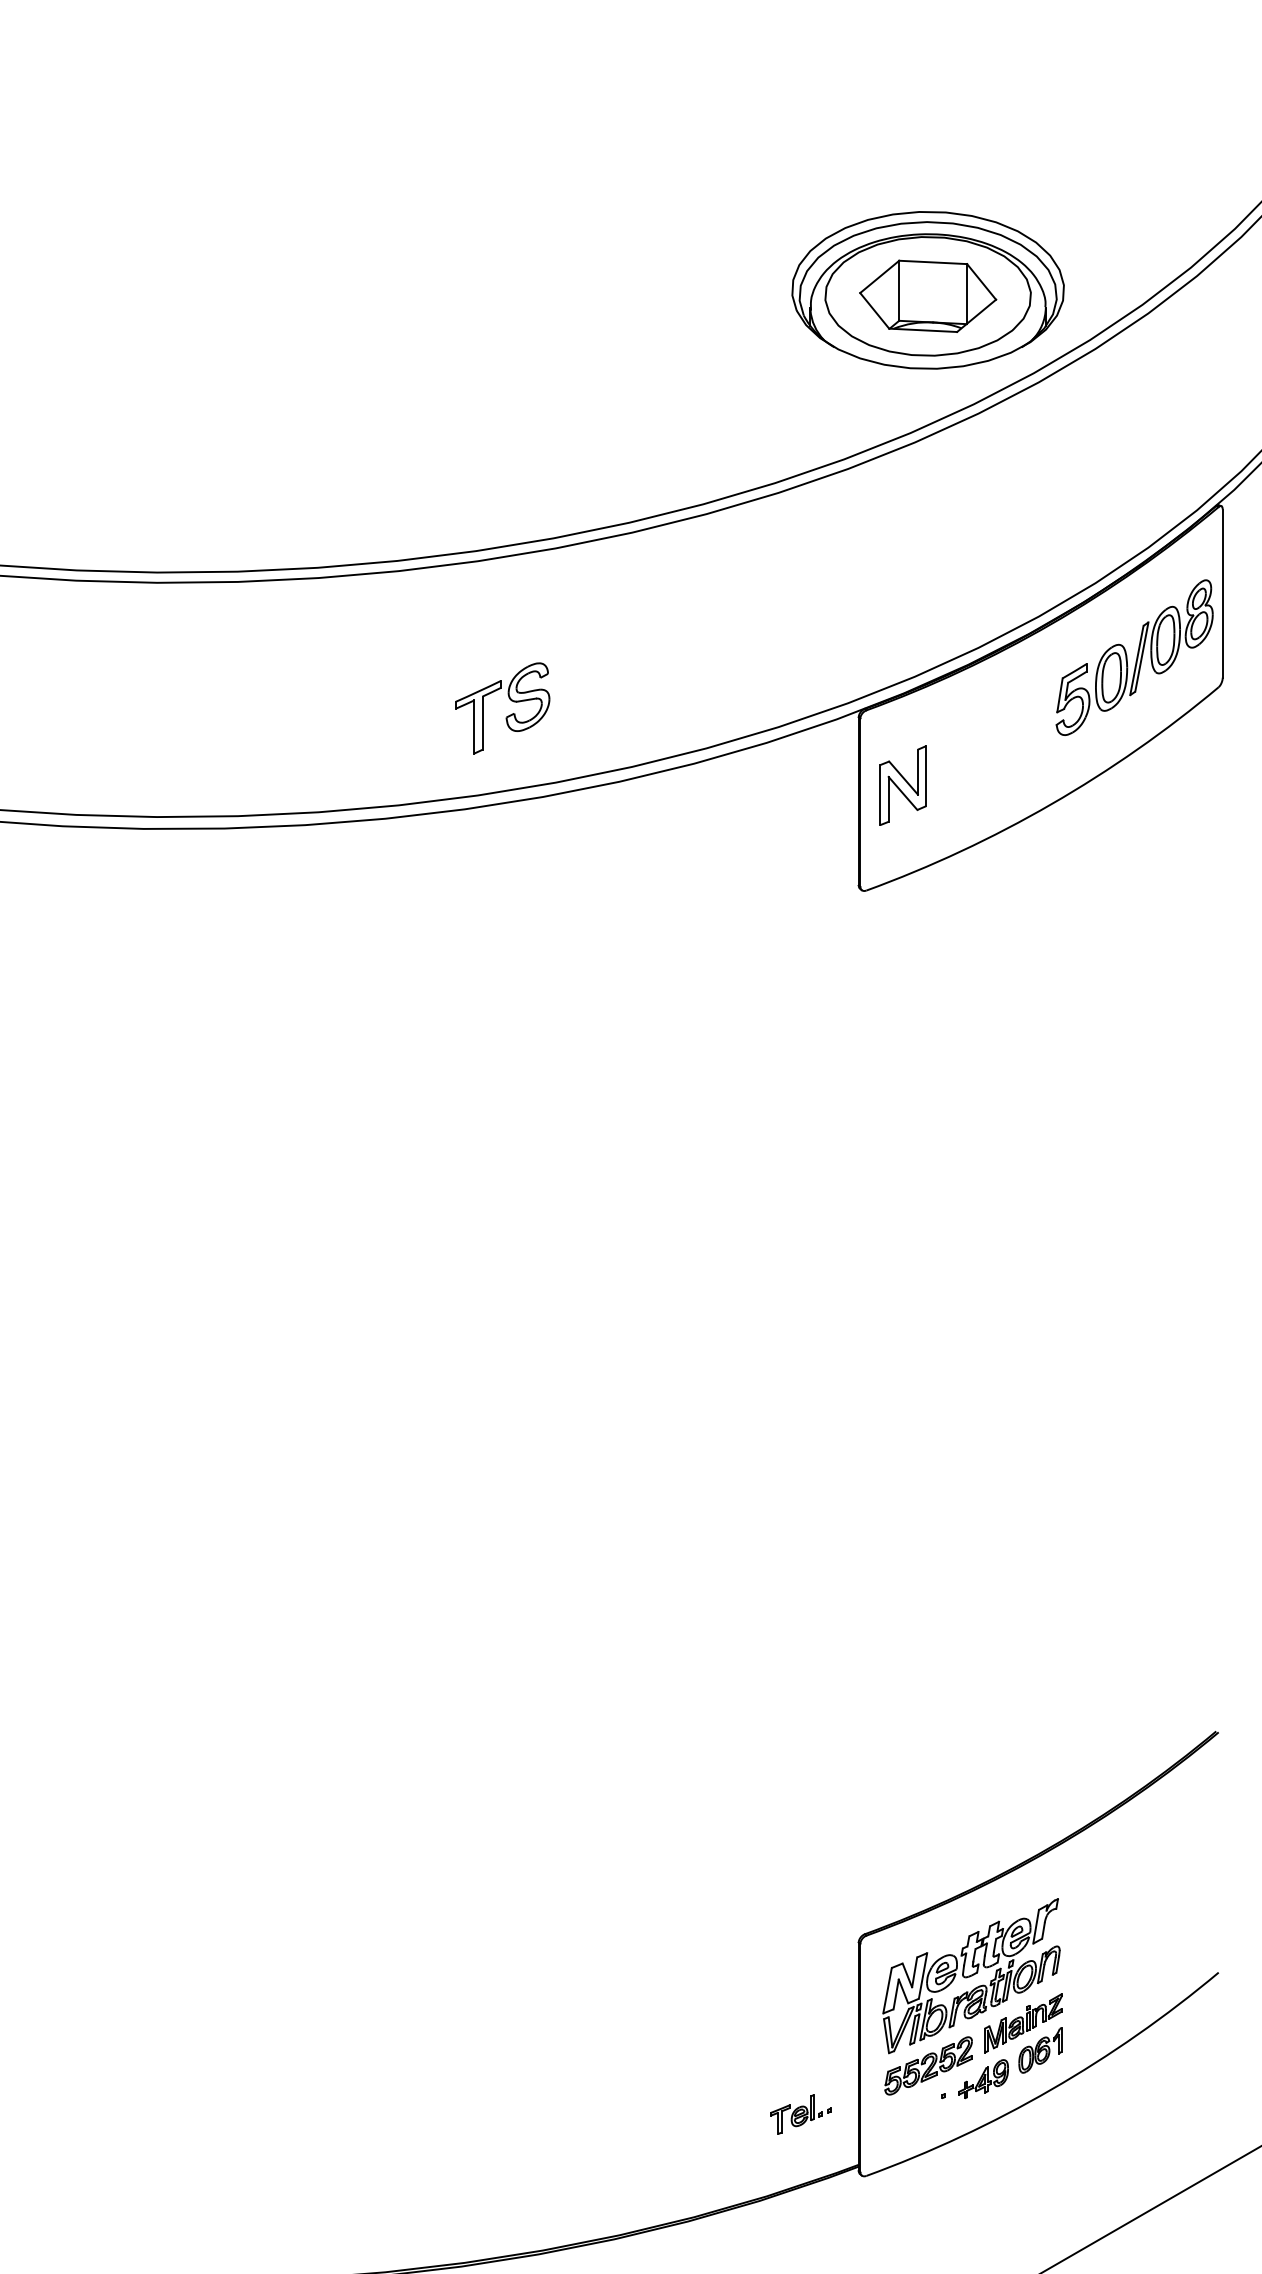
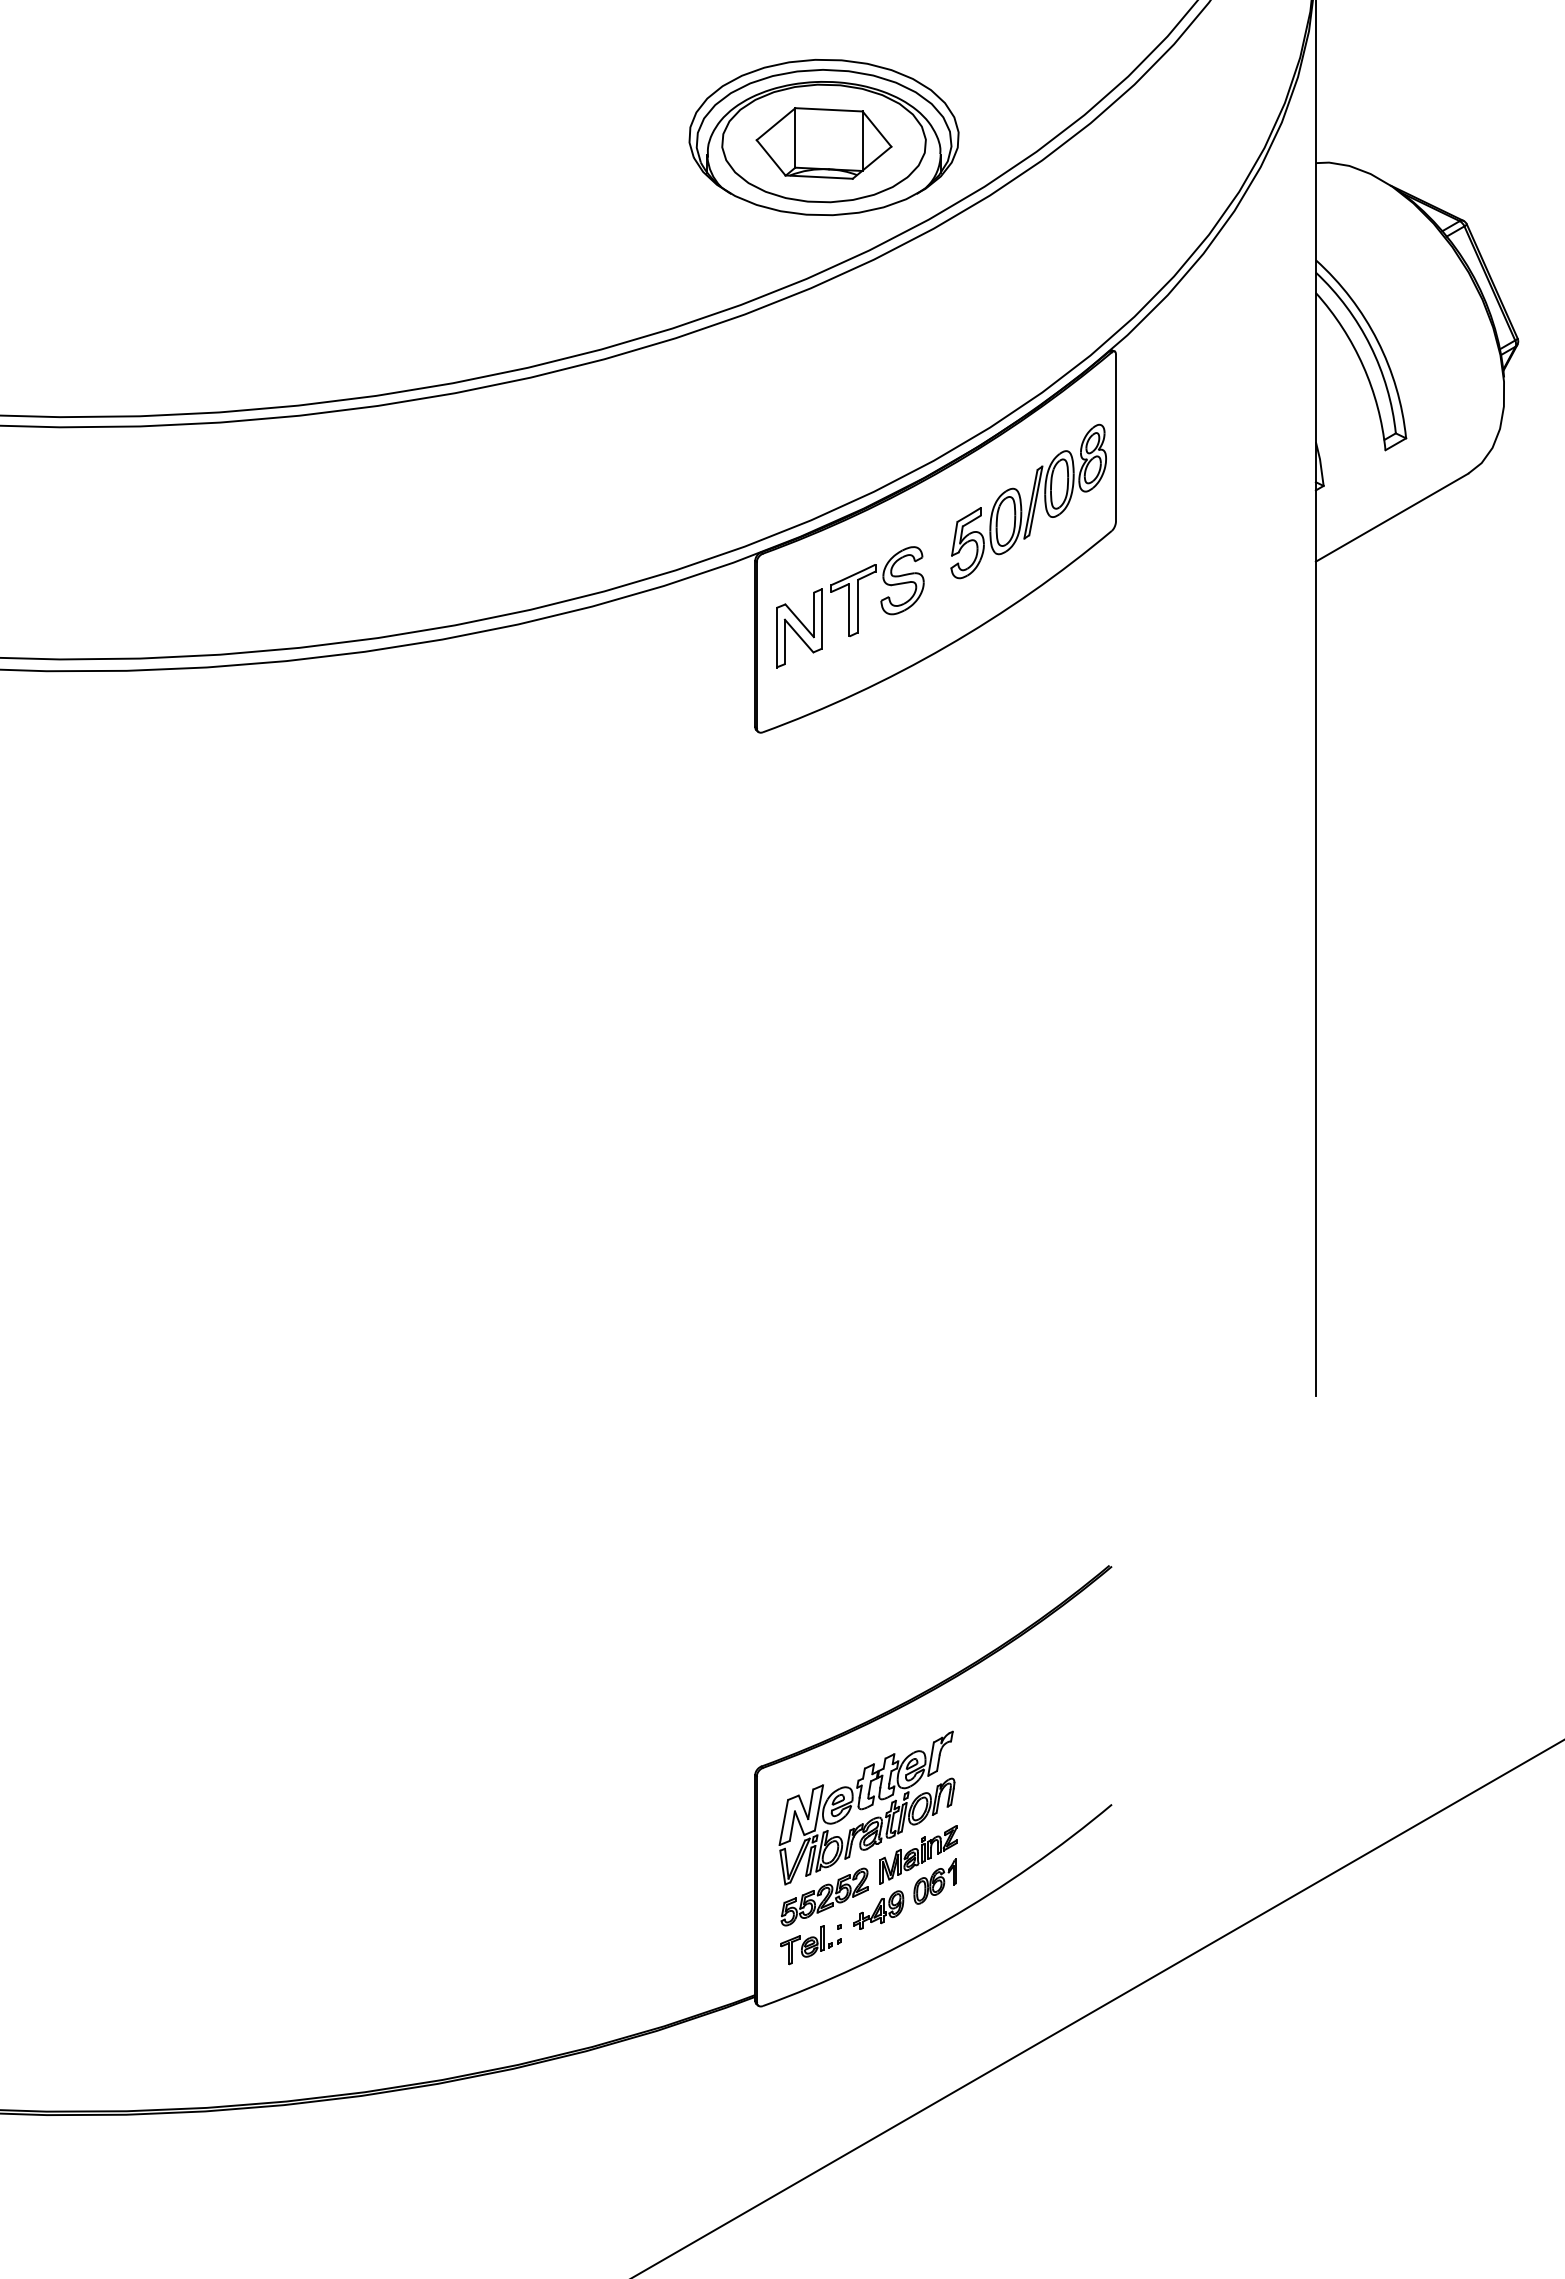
part: (506, 716) -> (881, 599), moved
part: (800, 2114) -> (810, 1945), moved

